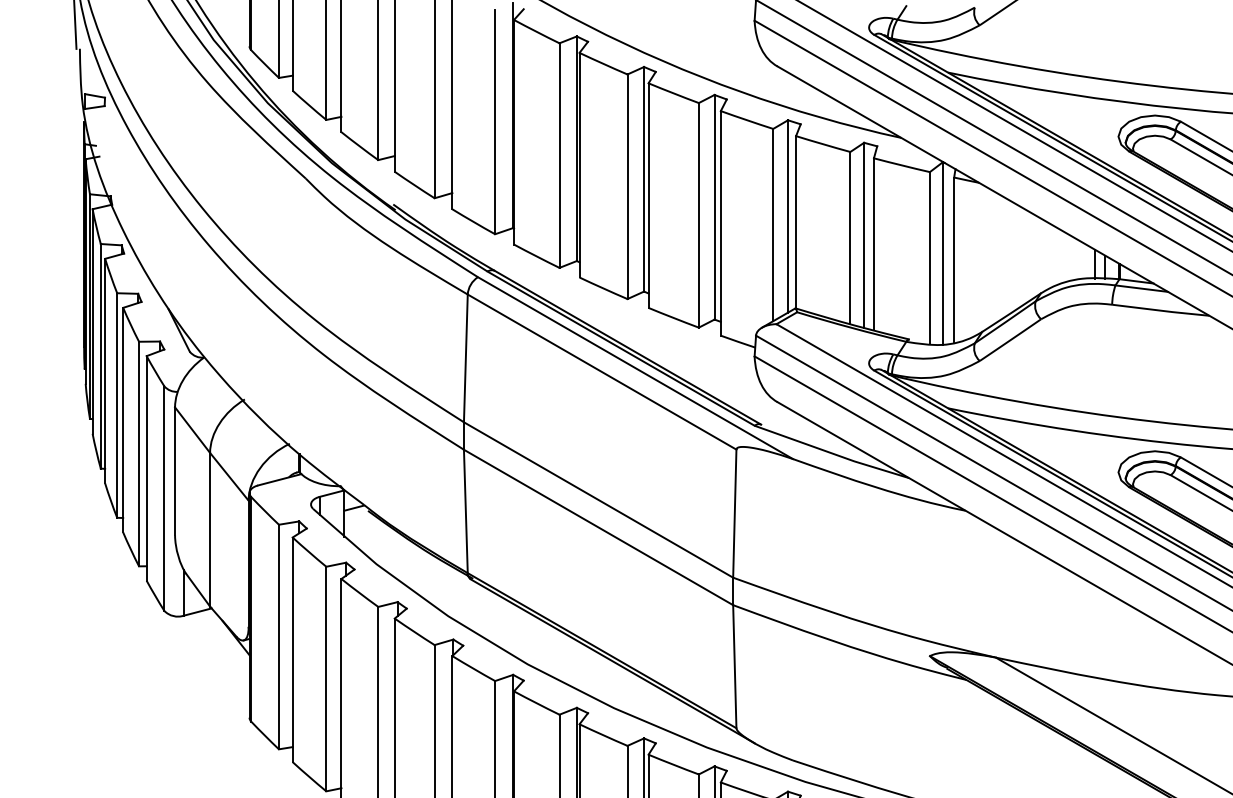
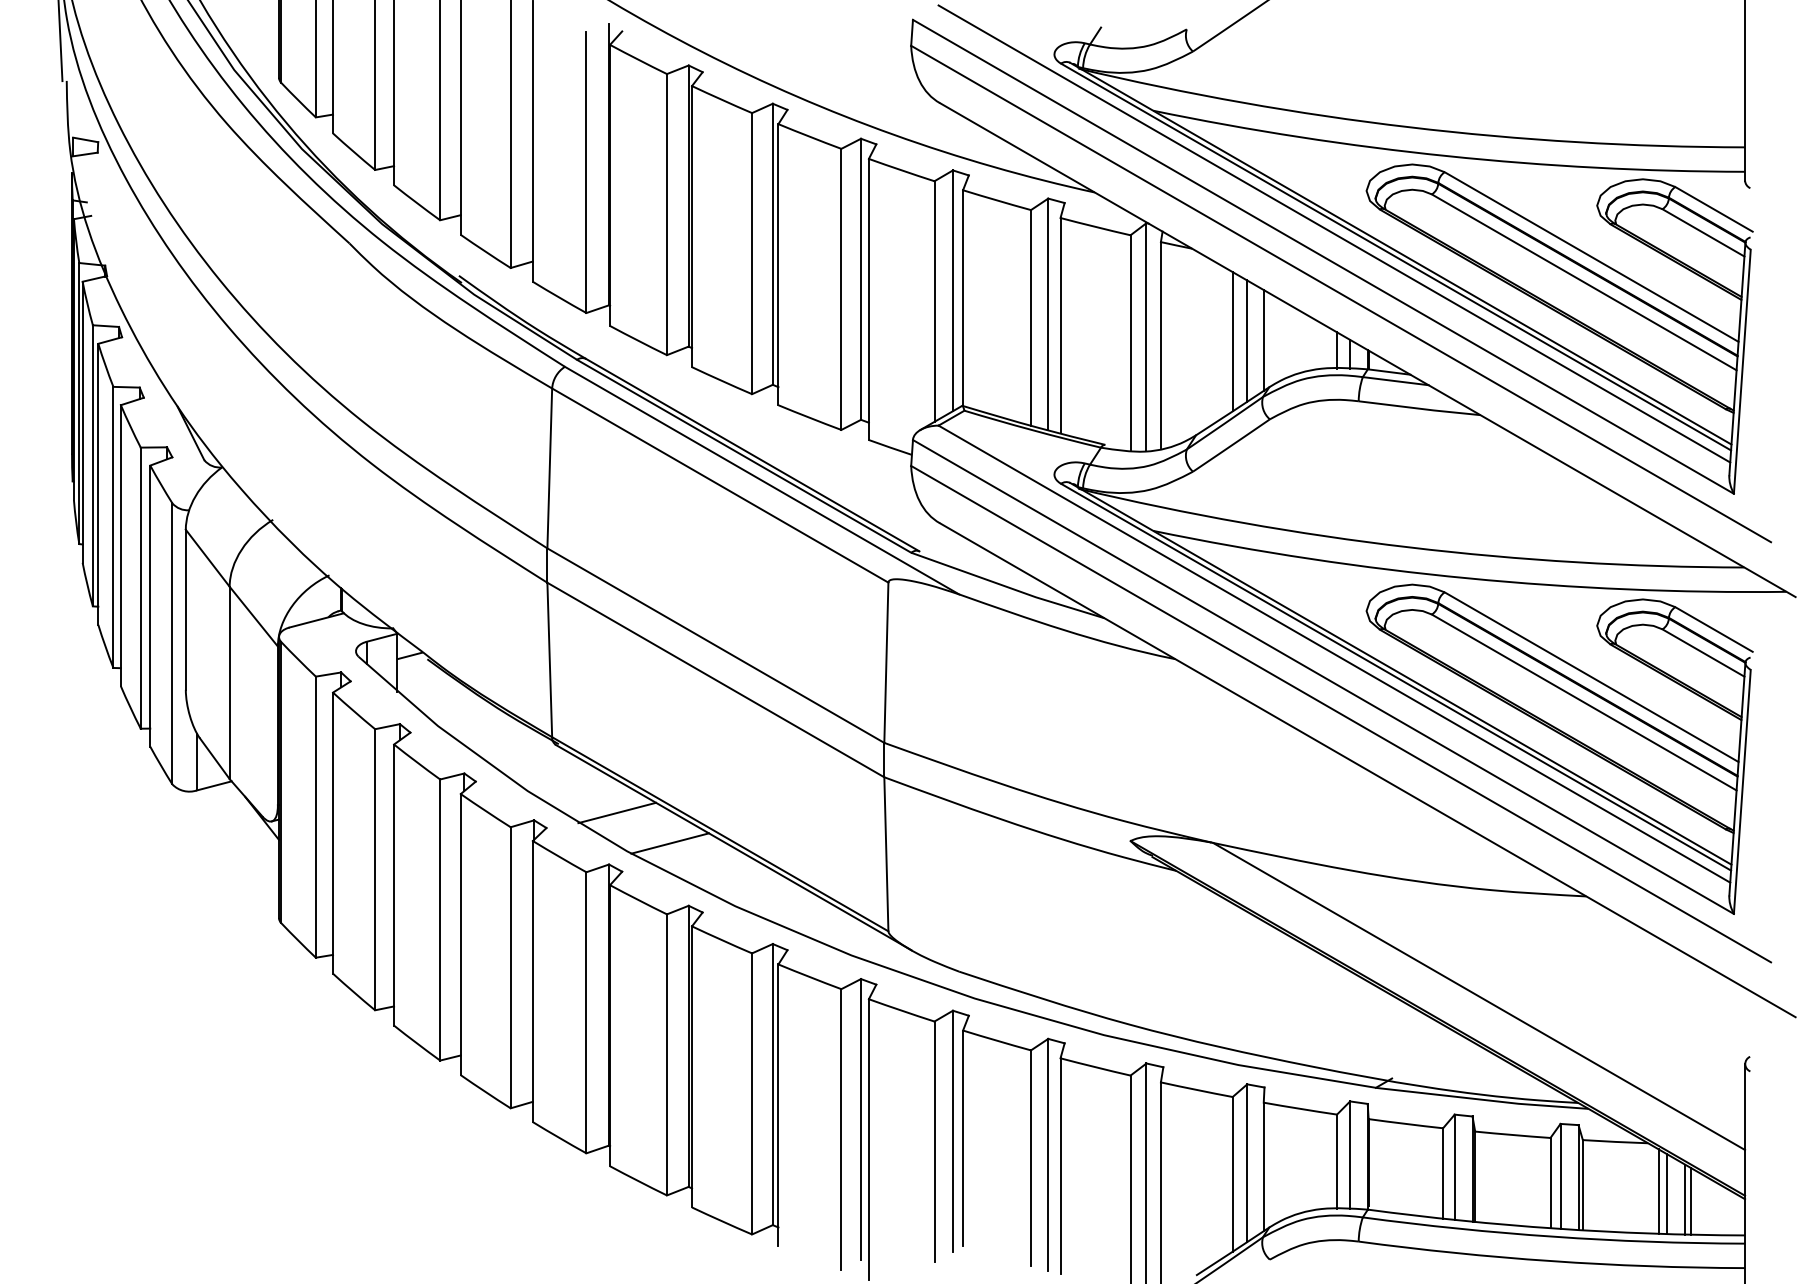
line: (1011, 256) -> (1232, 341), added
line: (1023, 256) -> (1247, 340), added
line: (1036, 256) -> (1263, 340), added
line: (519, 633) -> (617, 812), added
line: (562, 658) -> (670, 843), added

